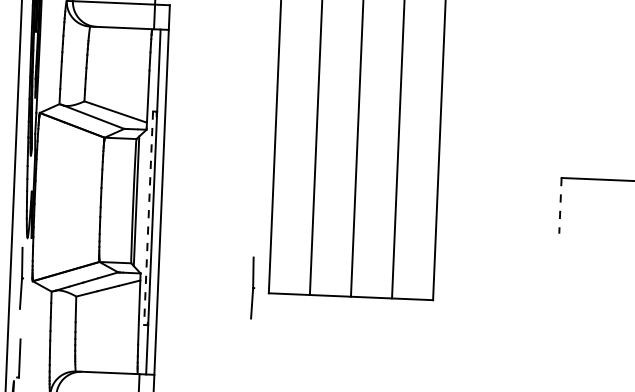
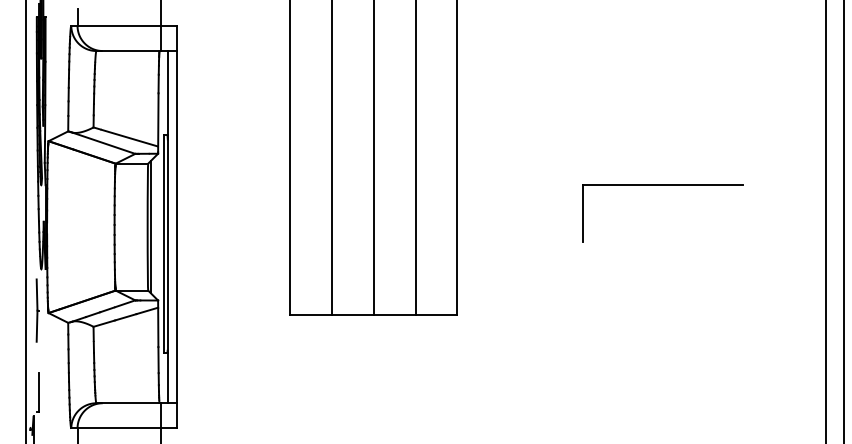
line: (560, 206) -> (583, 214), dashed -> solid
line: (148, 218) -> (163, 244), dashed -> solid
part: (253, 287) -> (273, 310), removed

